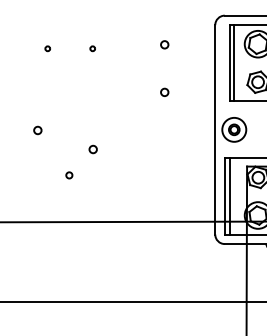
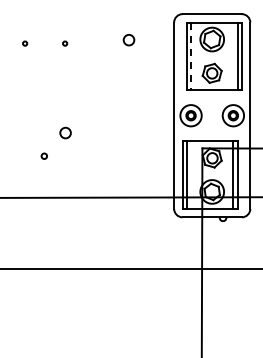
circle: (165, 44) -> (129, 39), size x1.6
line: (234, 63) -> (191, 56), solid -> dashed
circle: (165, 92) -> (129, 82), removed
circle: (38, 130) -> (16, 116), removed
circle: (93, 149) -> (65, 133), size x1.6

